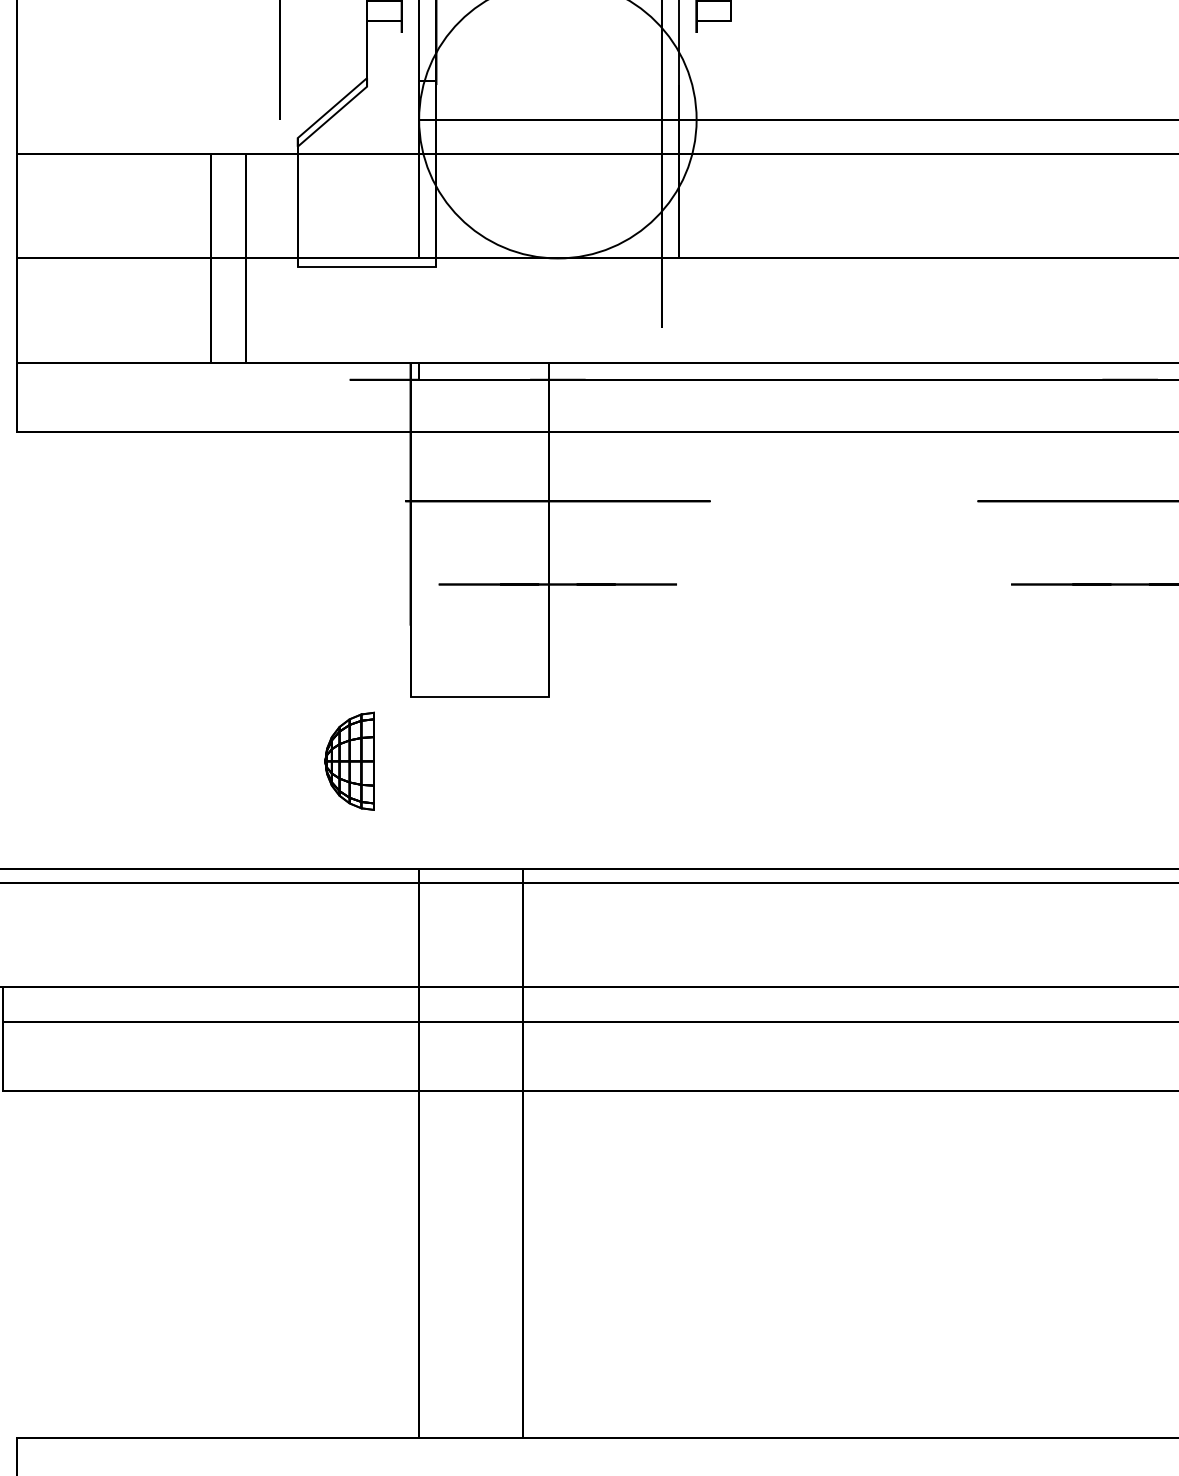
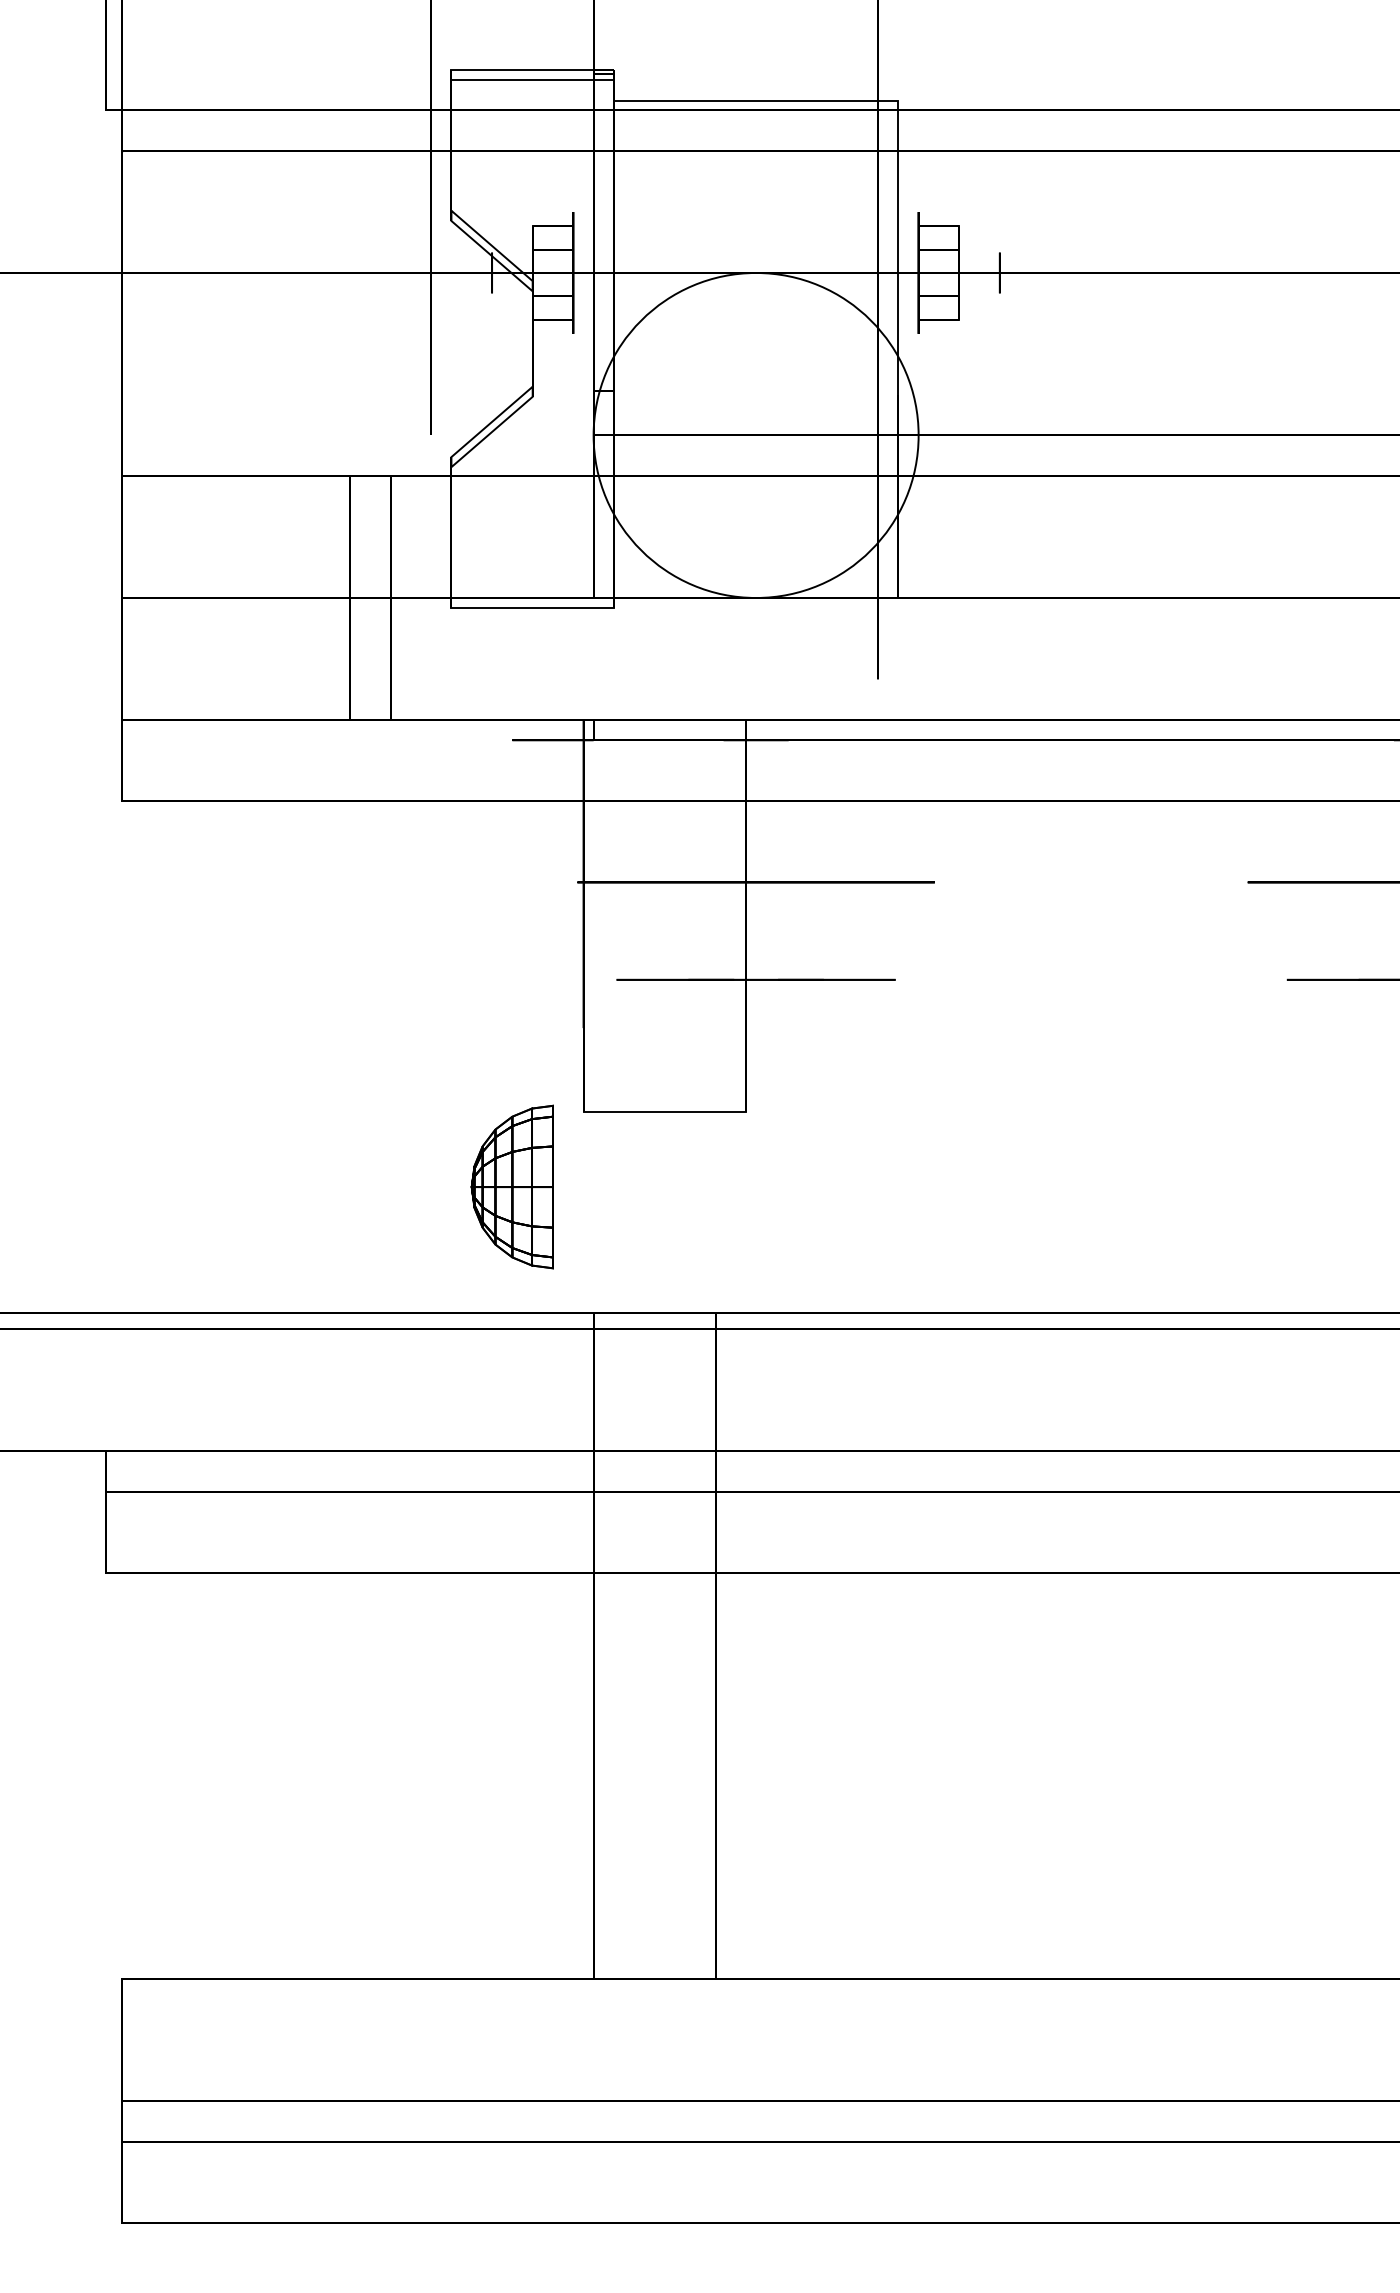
part: (349, 760) -> (511, 1186), size x1.43

